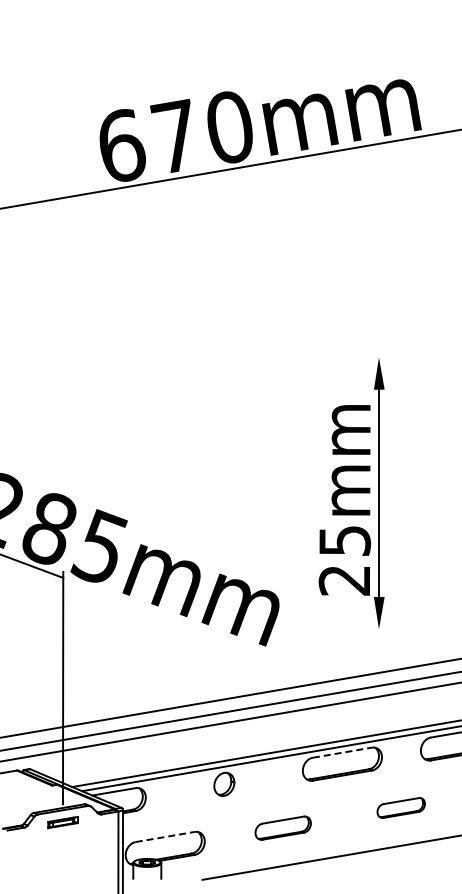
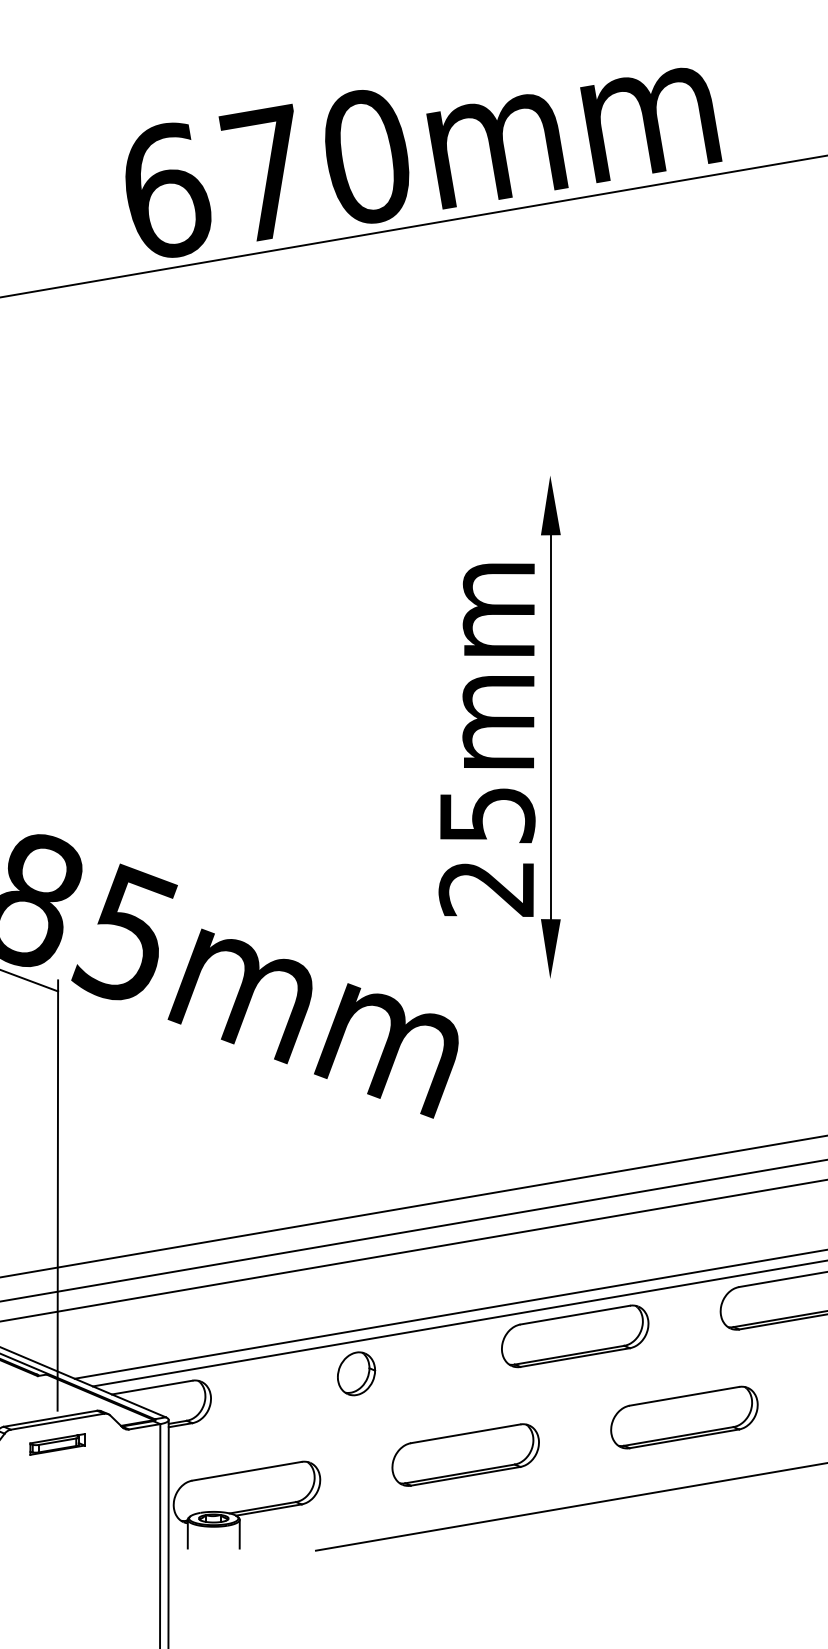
part: (351, 493) -> (499, 727), moved
line: (342, 752) -> (575, 1314), dashed -> solid
part: (400, 807) -> (682, 1416), size x1.67
part: (282, 827) -> (464, 1453), size x1.43
line: (165, 837) -> (247, 1472), dashed -> solid

